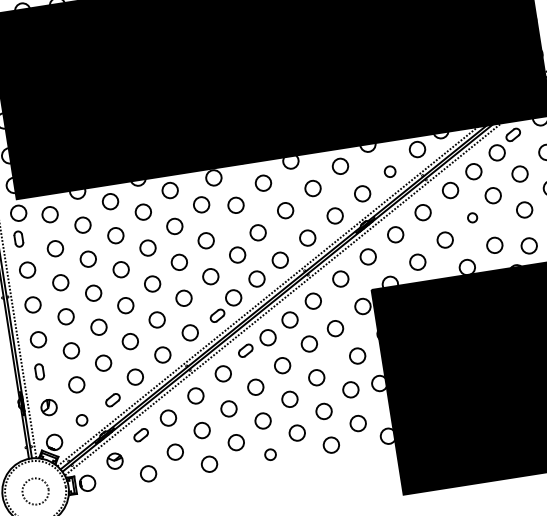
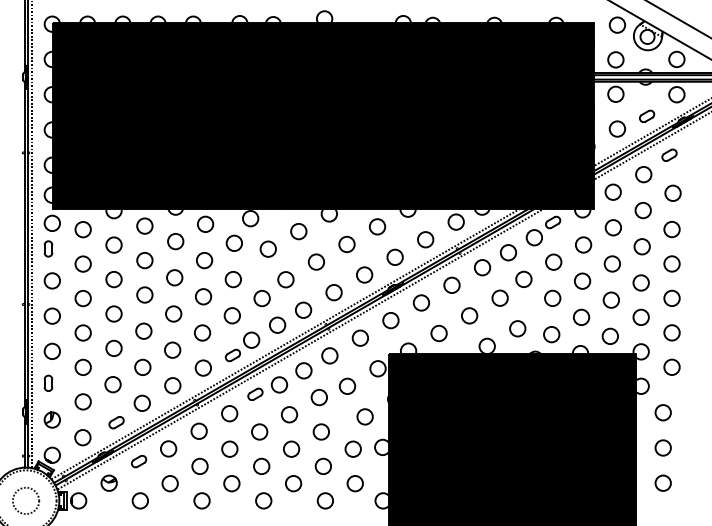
circle: (389, 171) -> (425, 239), size x1.43
circle: (471, 217) -> (499, 297), size x1.67
circle: (81, 420) -> (82, 437), size x1.43
circle: (270, 454) -> (263, 500), size x1.43

